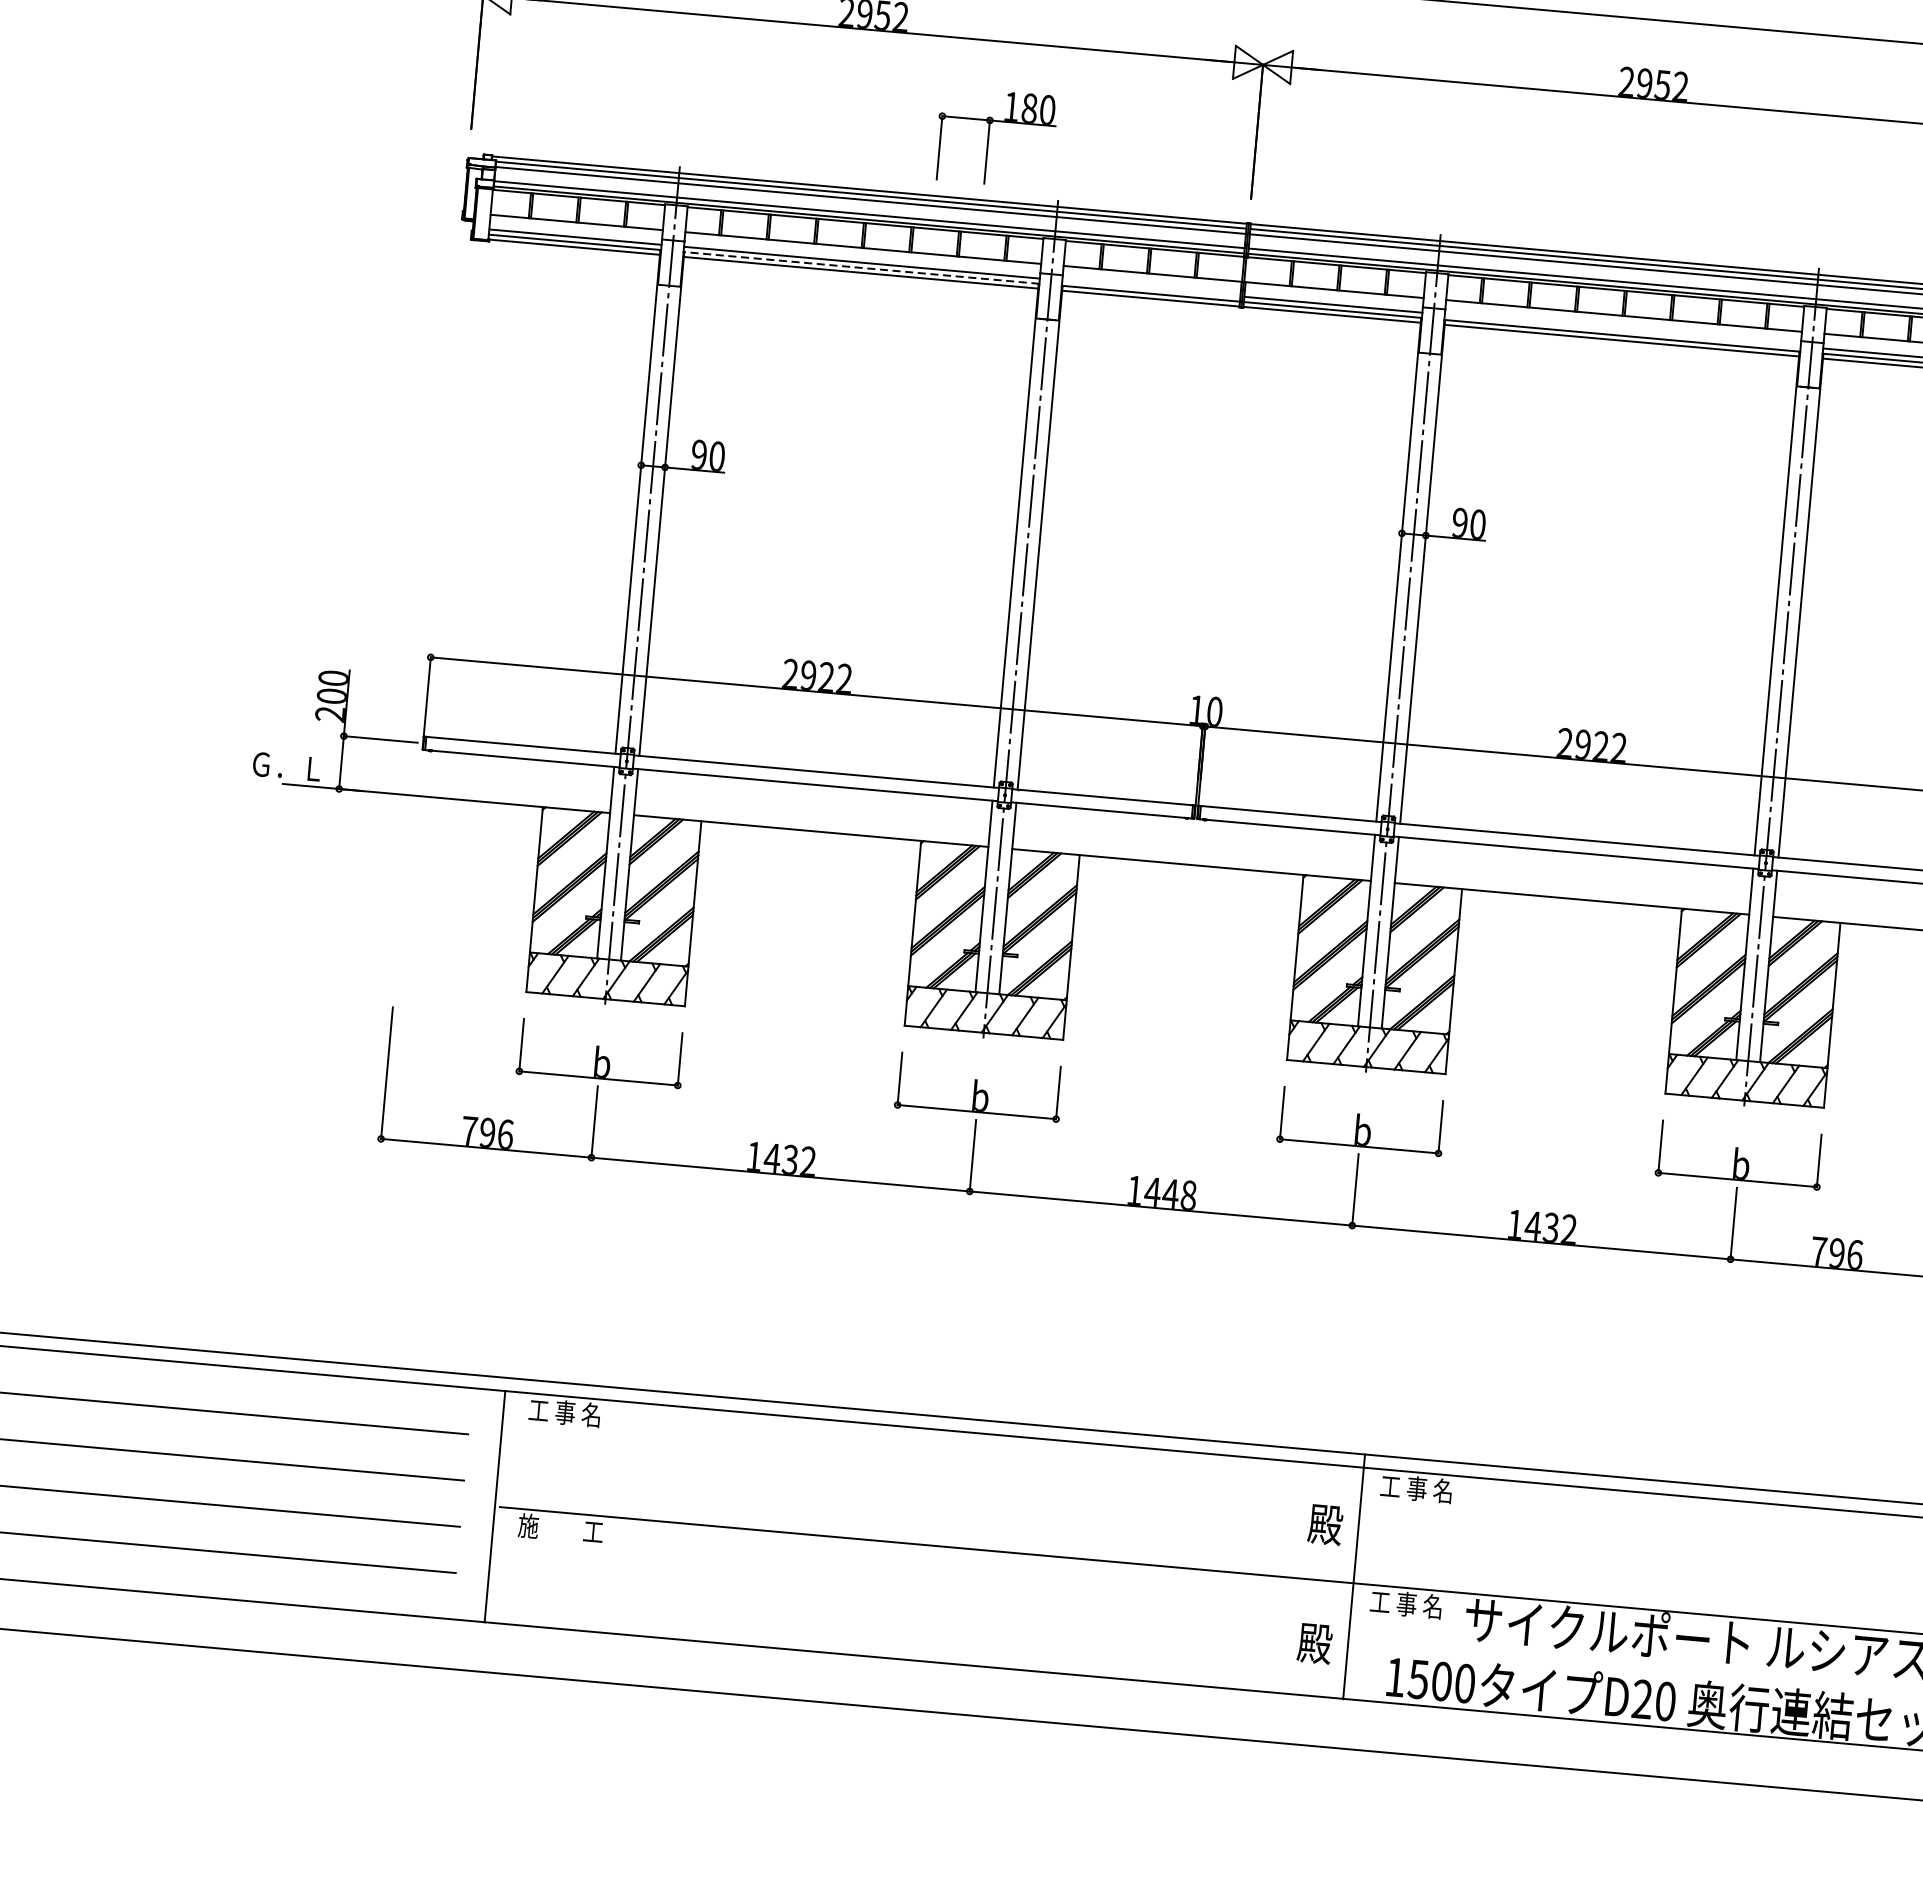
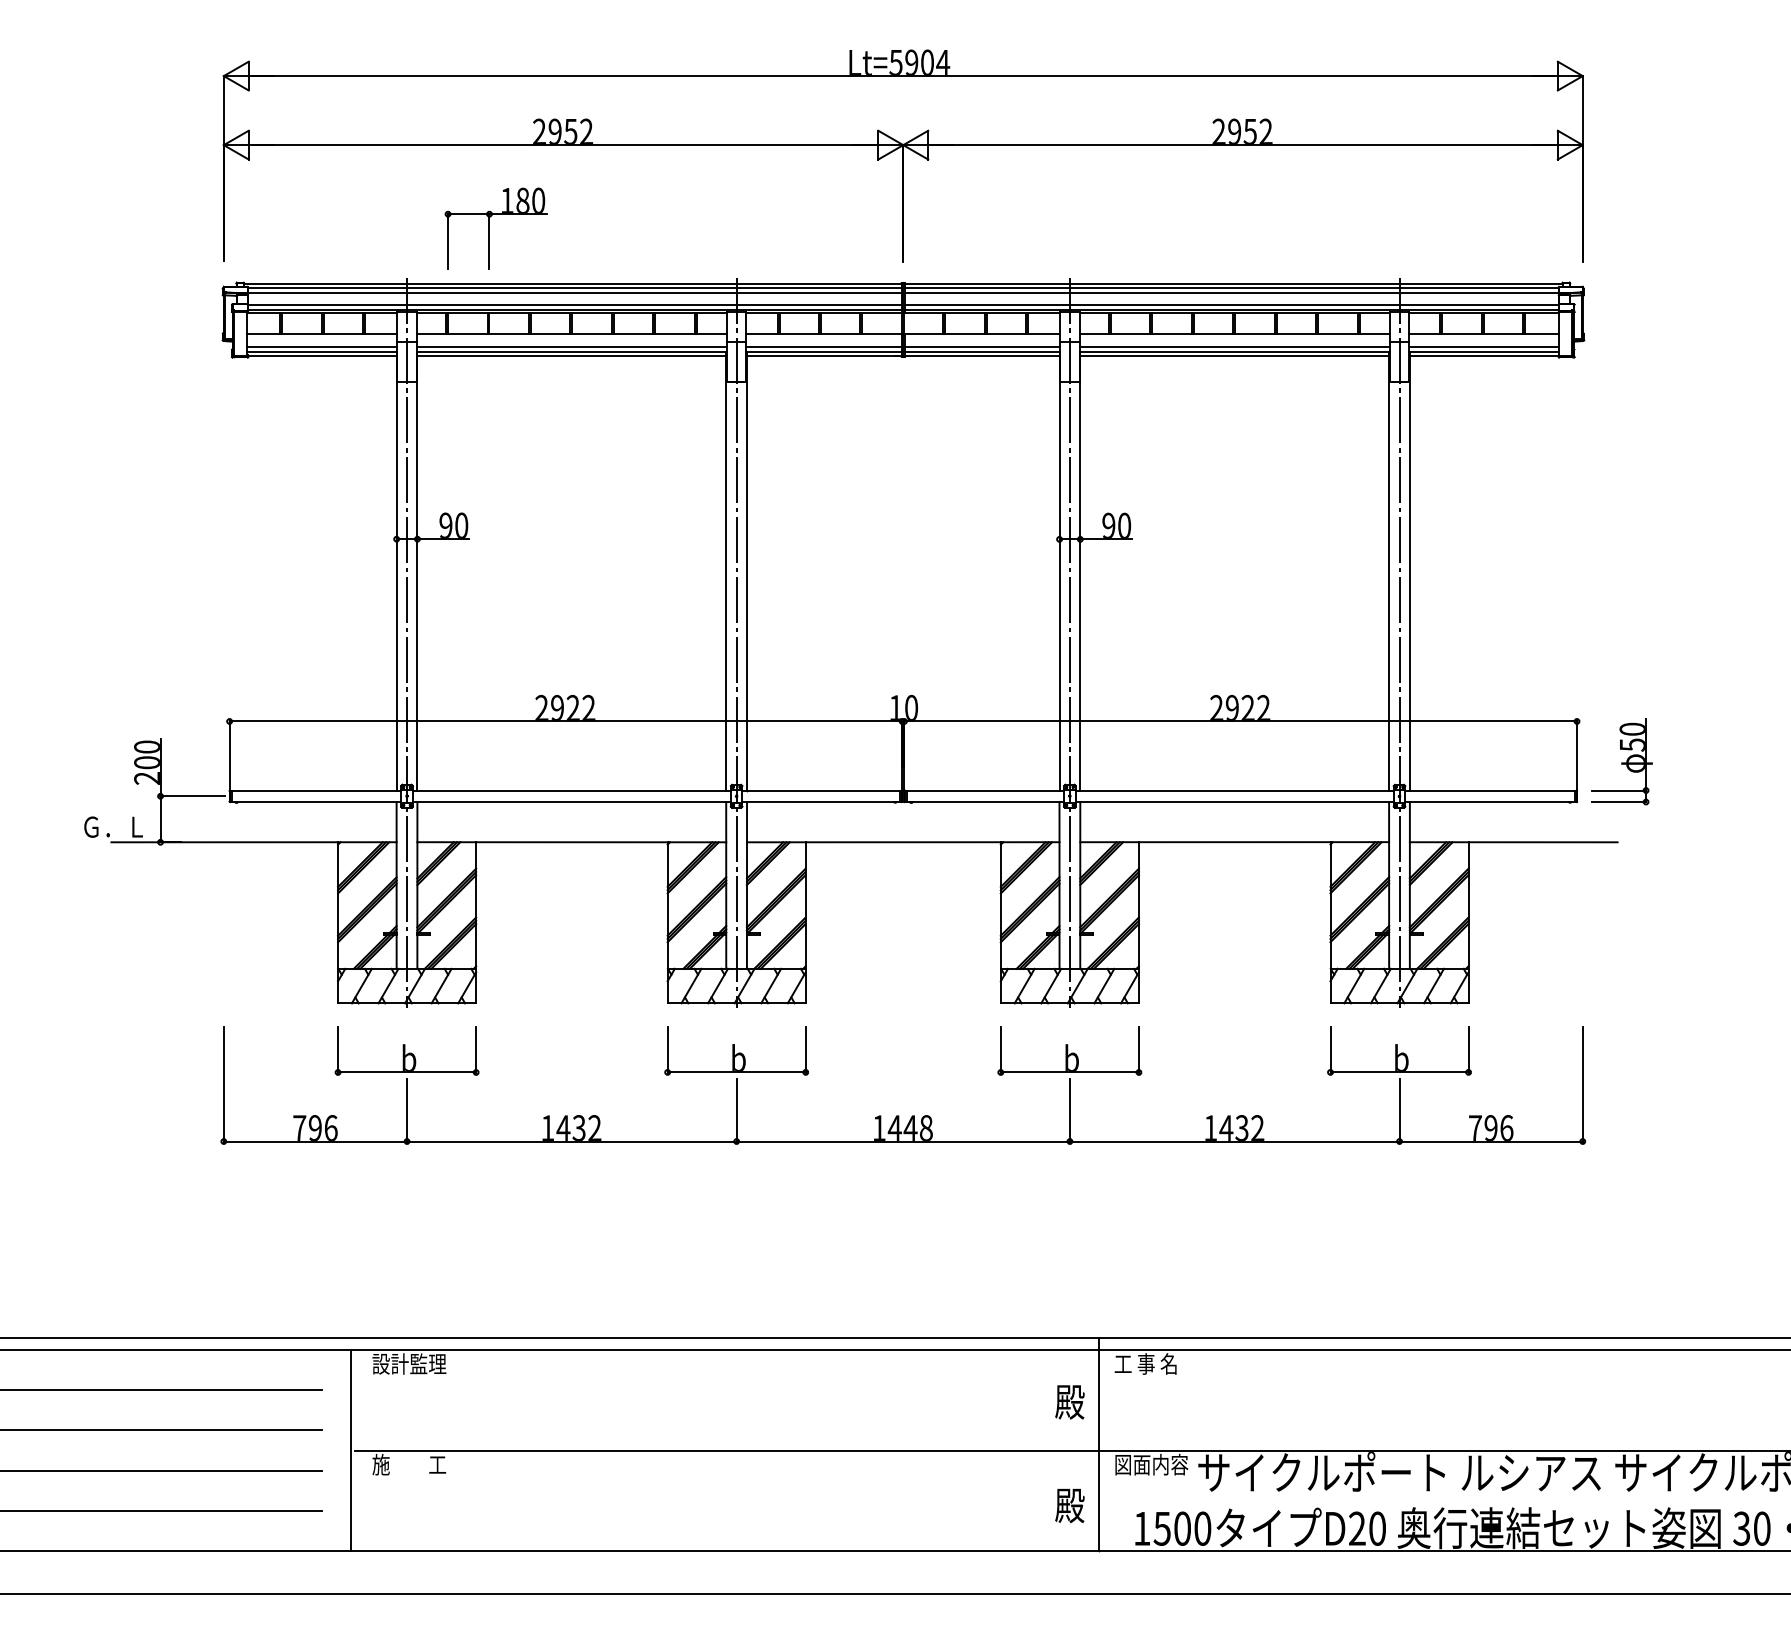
part: (995, 137) -> (495, 228), moved
line: (861, 267) -> (571, 351), dashed -> solid
line: (1150, 289) -> (823, 347), added
line: (1622, 331) -> (1234, 347), added
text: (571, 1412) -> (409, 1363), 工 事 名 -> 設計監理
text: (1412, 1604) -> (1151, 1464), 工 事 名 -> 図面内容

